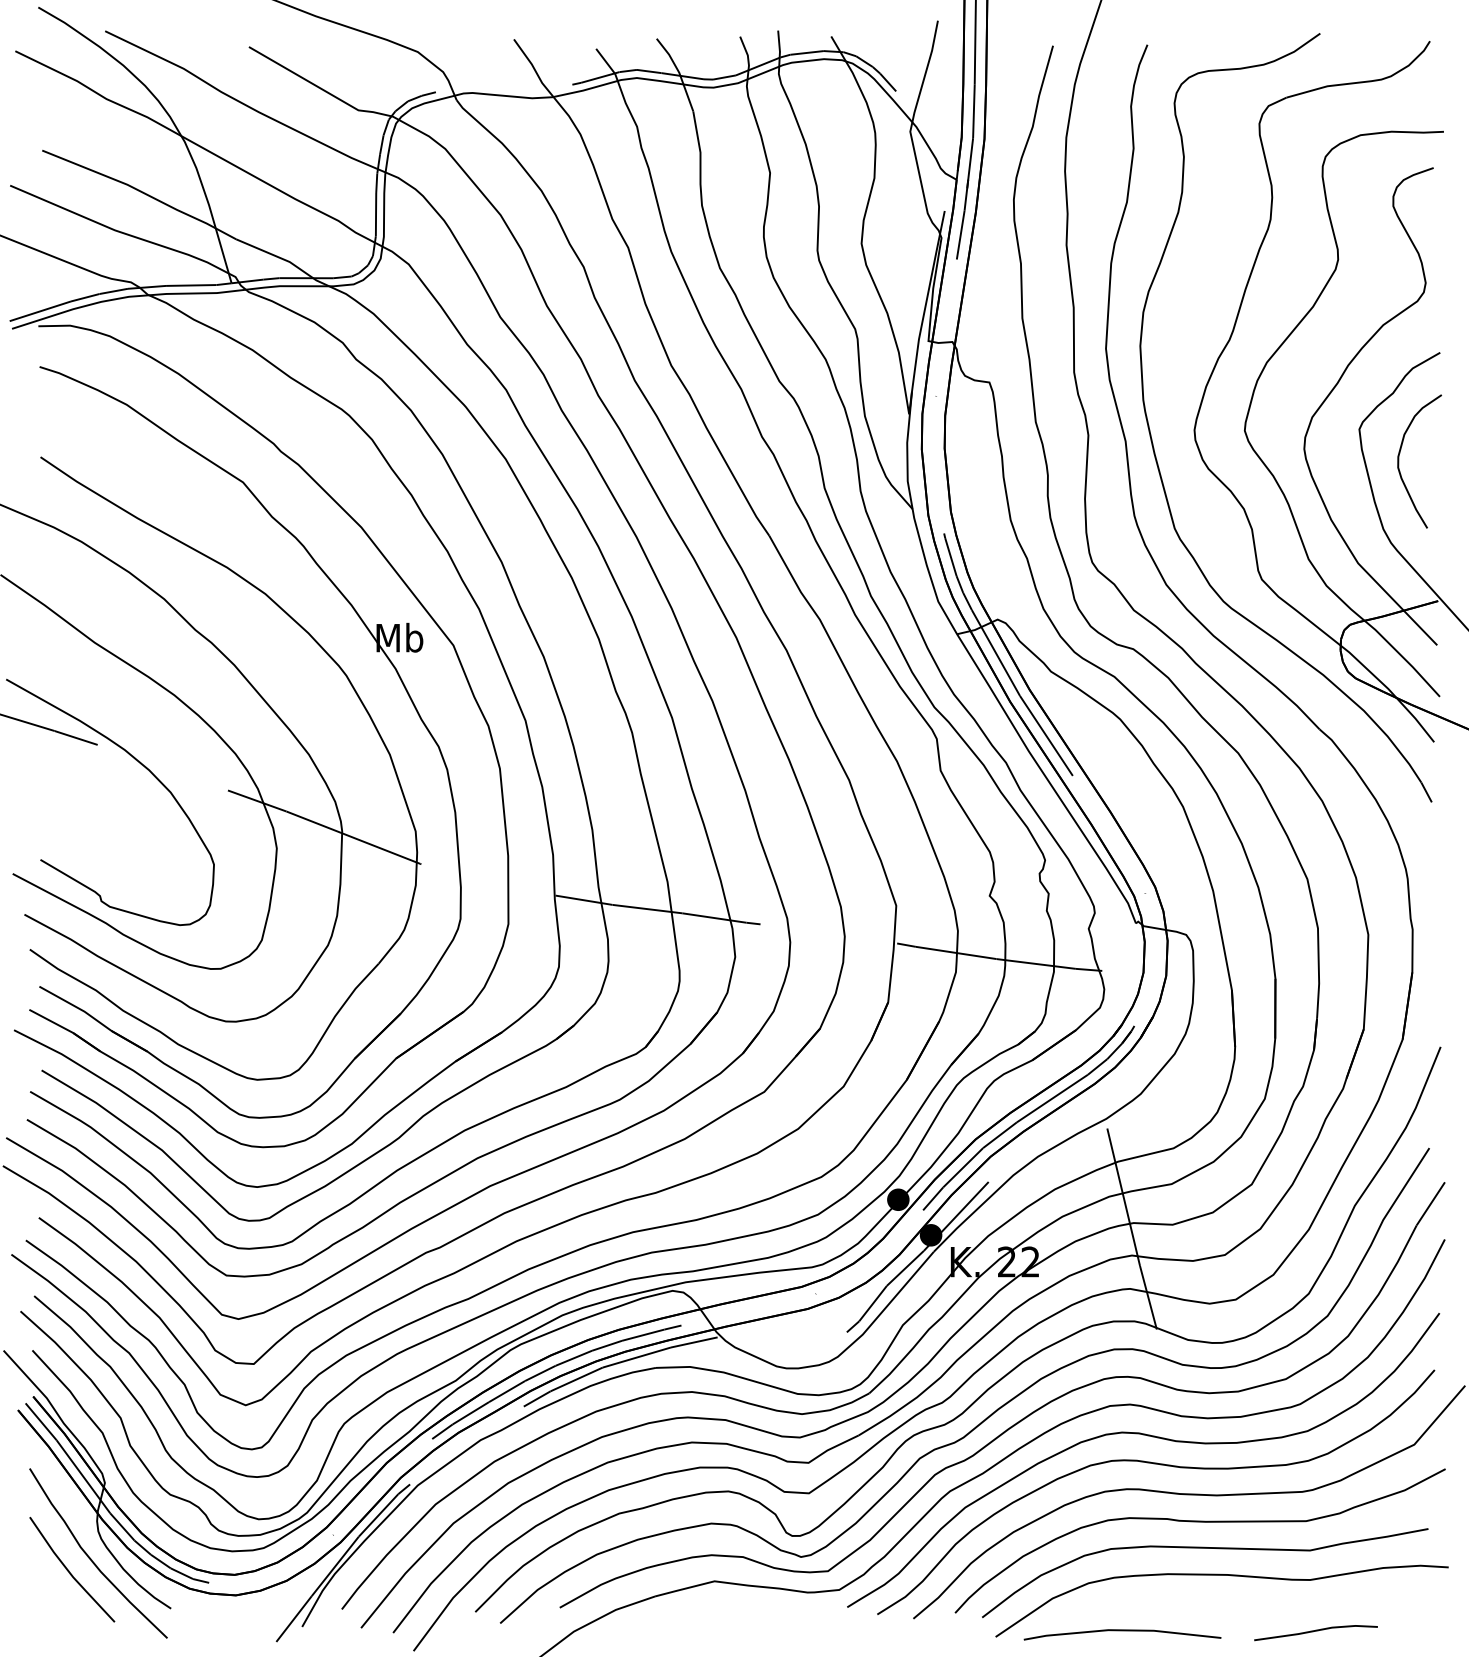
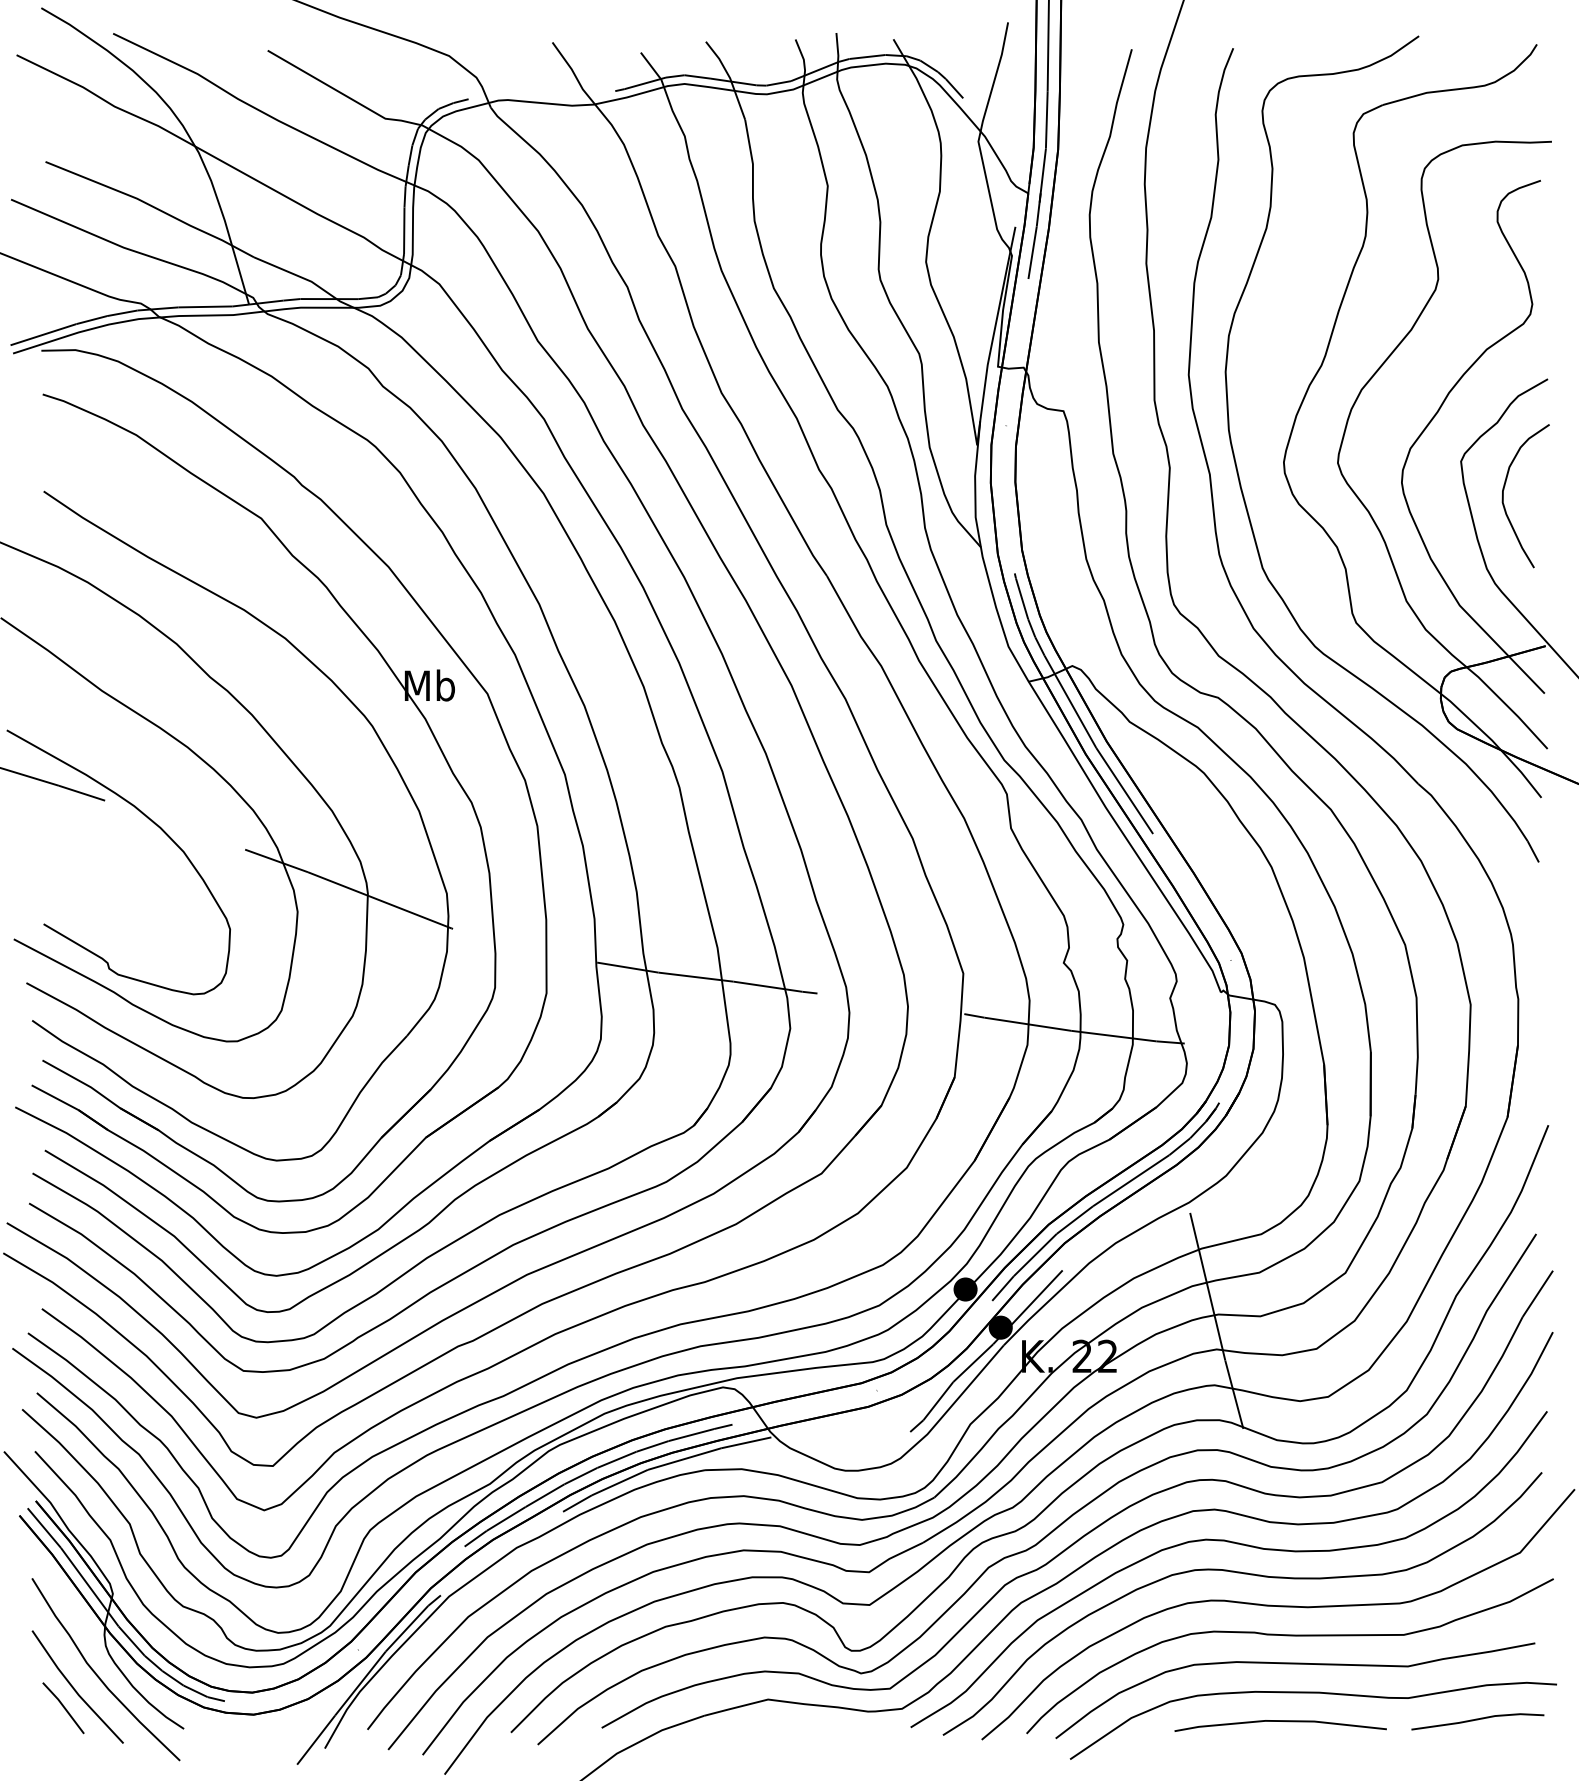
line: (58, 1588) -> (63, 1707), added
line: (1122, 1631) -> (1280, 1722), moved
line: (1315, 1631) -> (1477, 1720), moved

